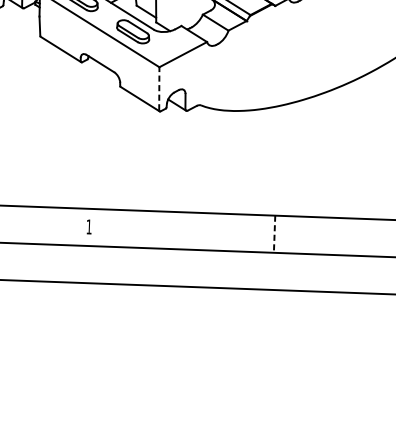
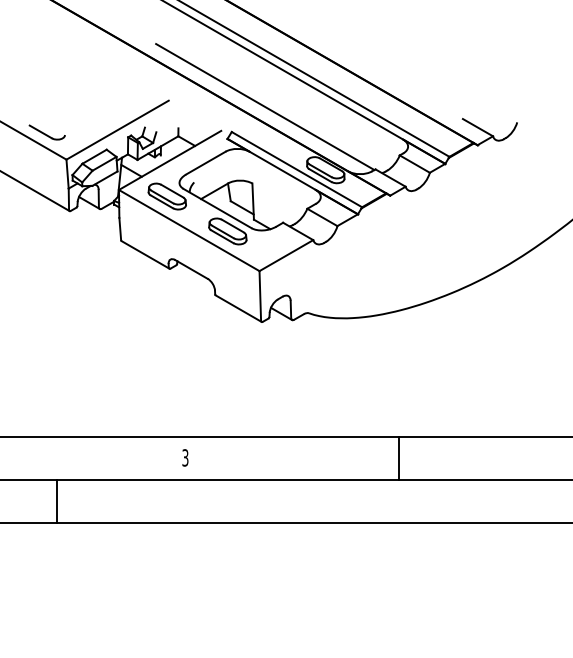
line: (159, 88) -> (260, 295), dashed -> solid
text: (89, 226) -> (185, 457), 1 -> 3
line: (274, 234) -> (399, 458), dashed -> solid

